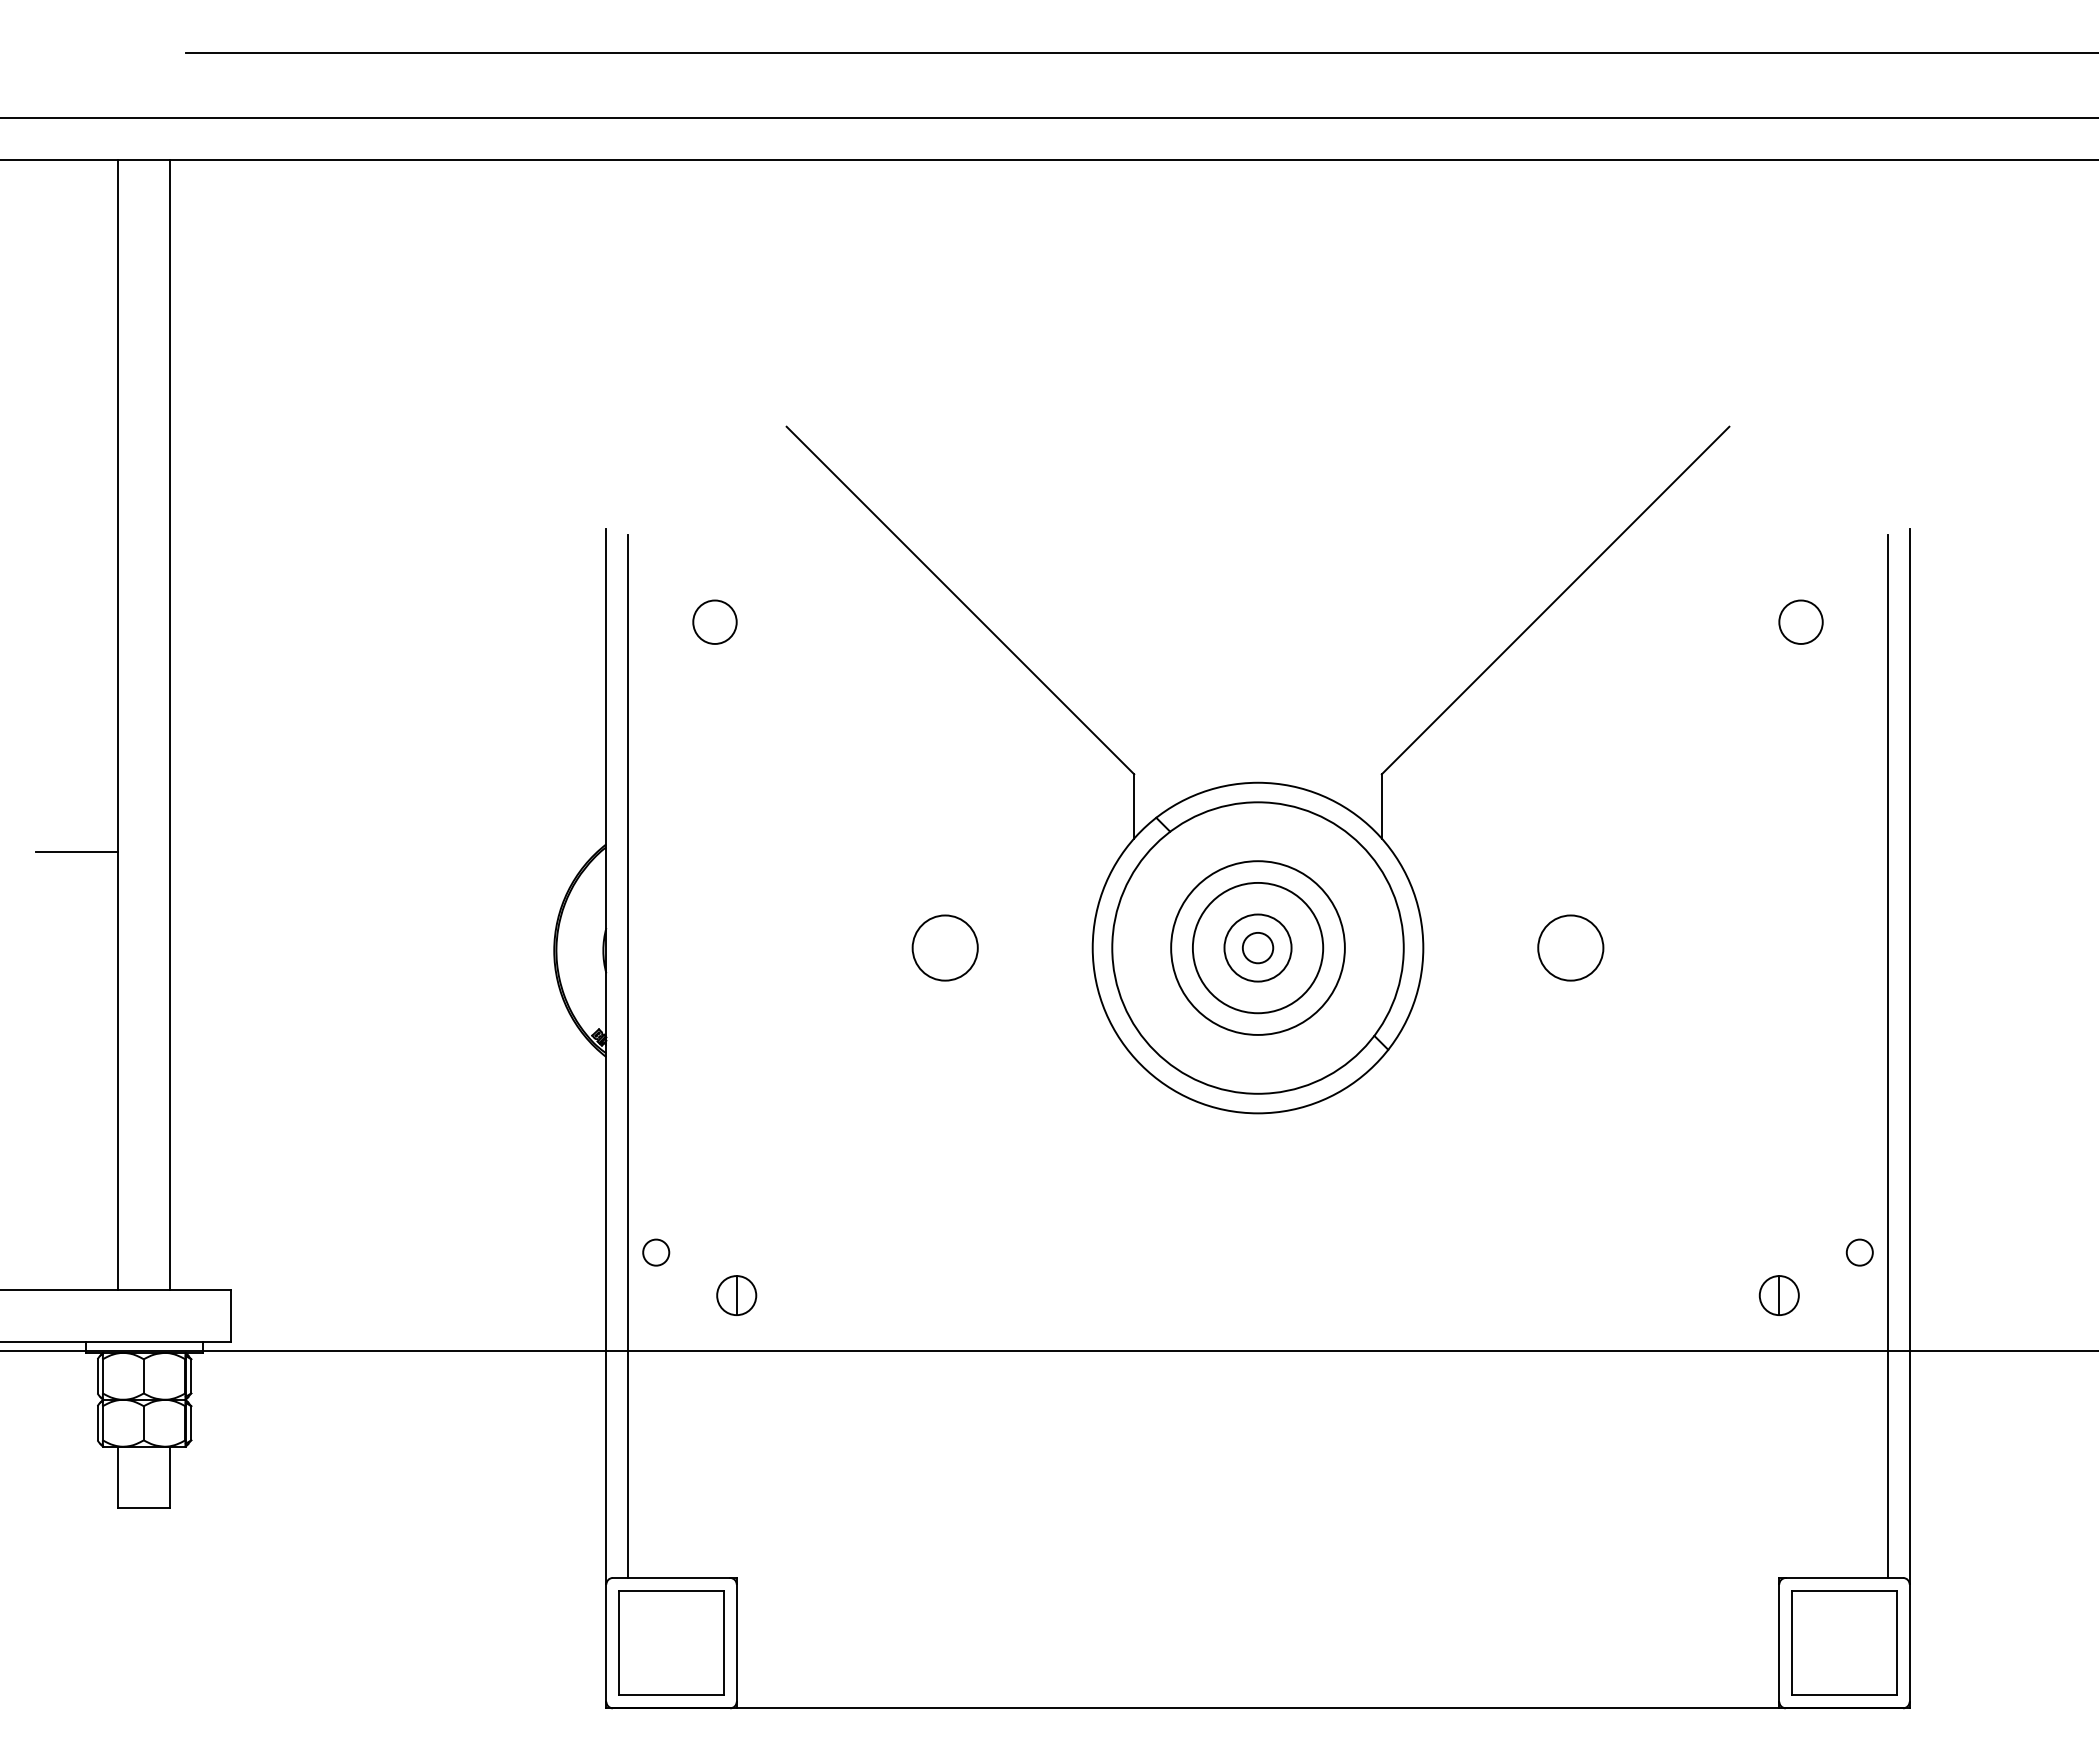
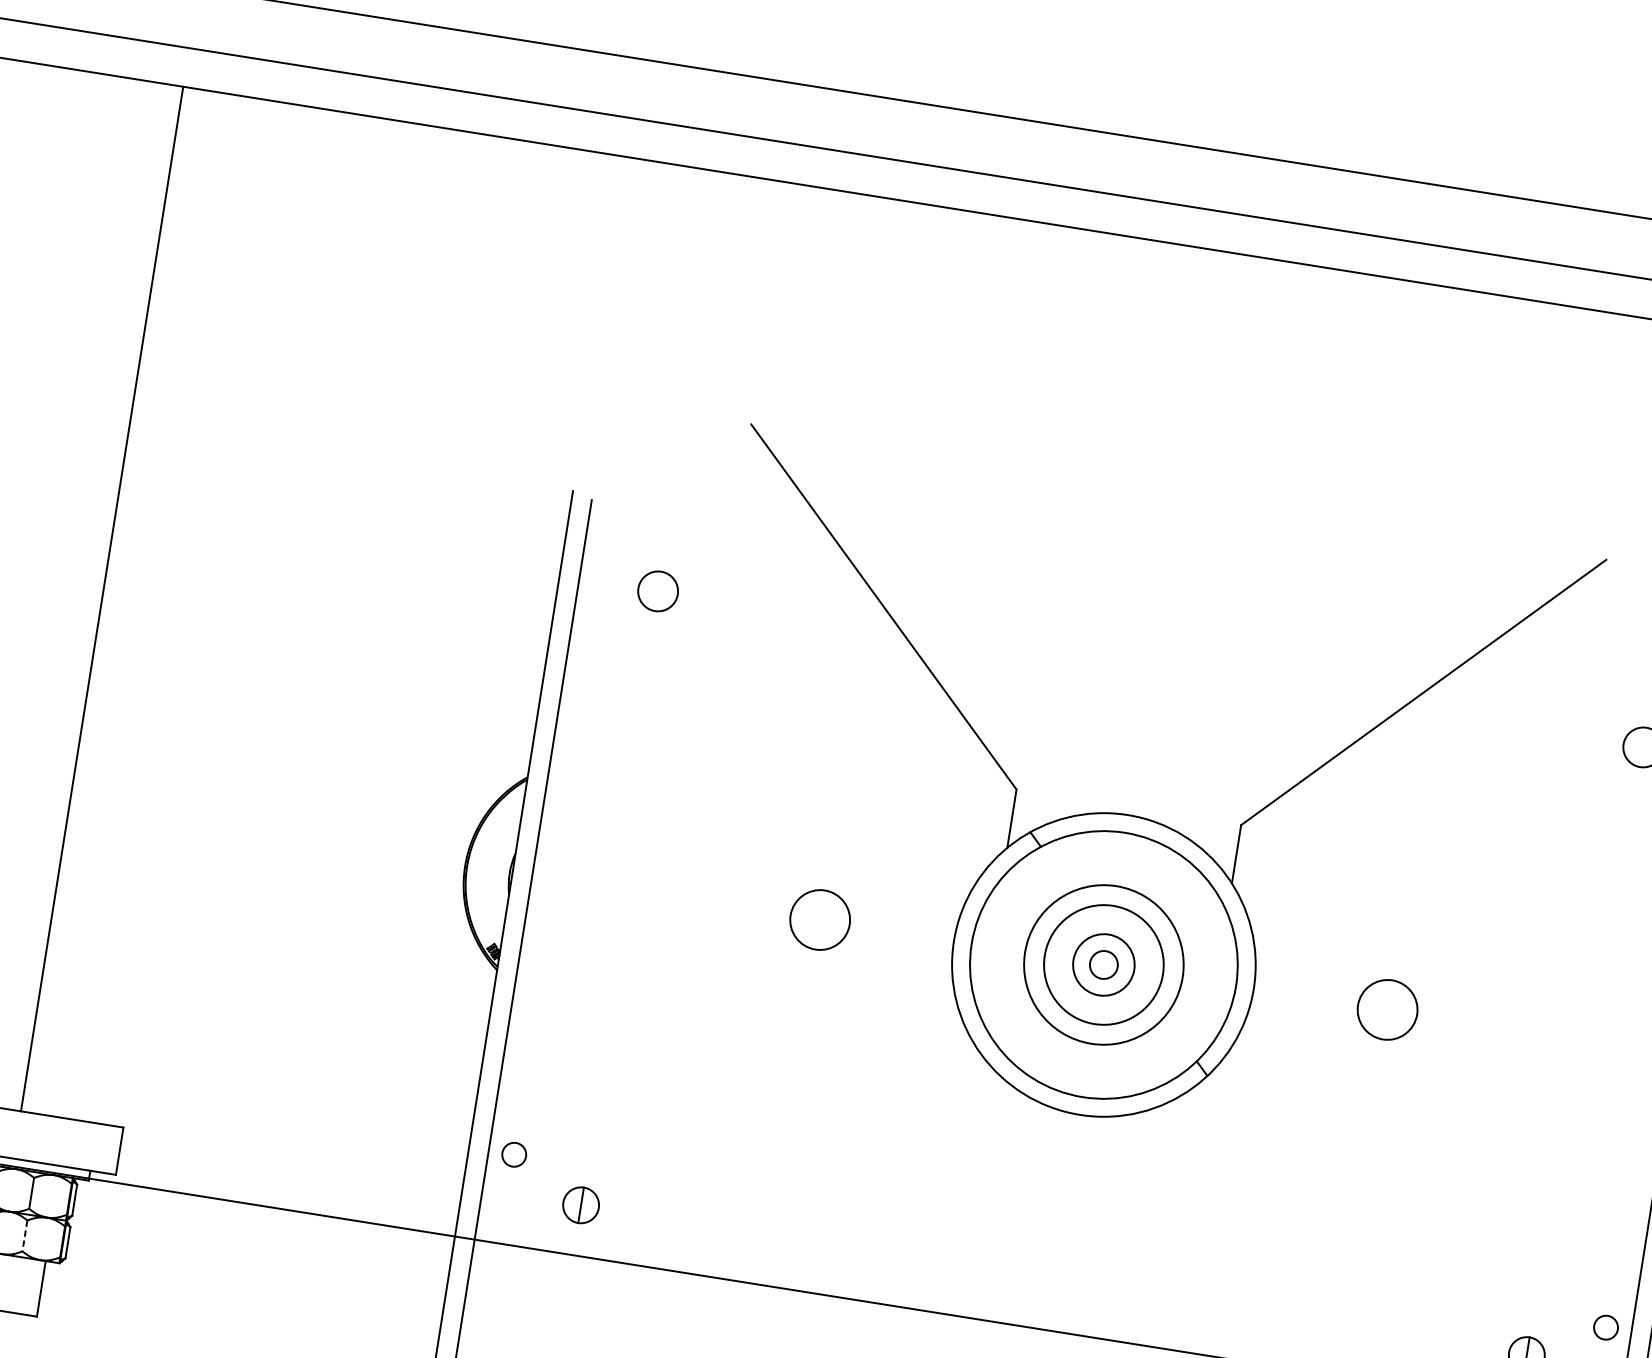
line: (170, 724) -> (149, 605), removed
line: (76, 852) -> (45, 708), removed
line: (143, 1423) -> (24, 1236), solid -> dashed

